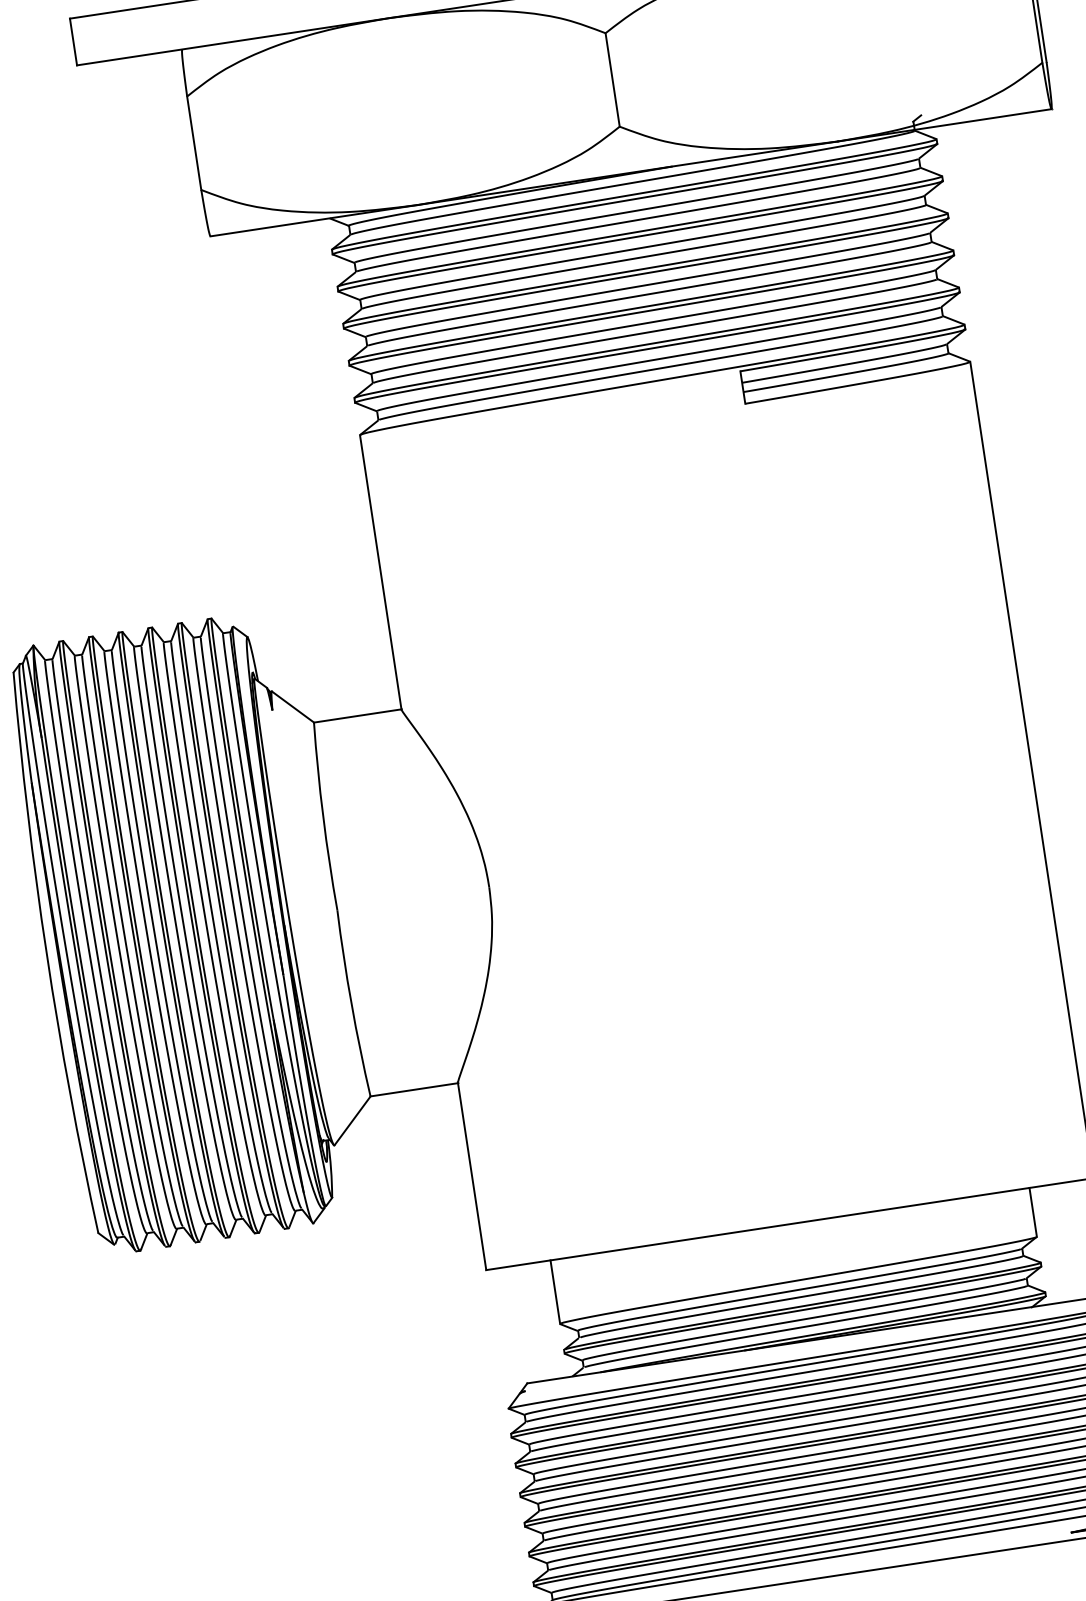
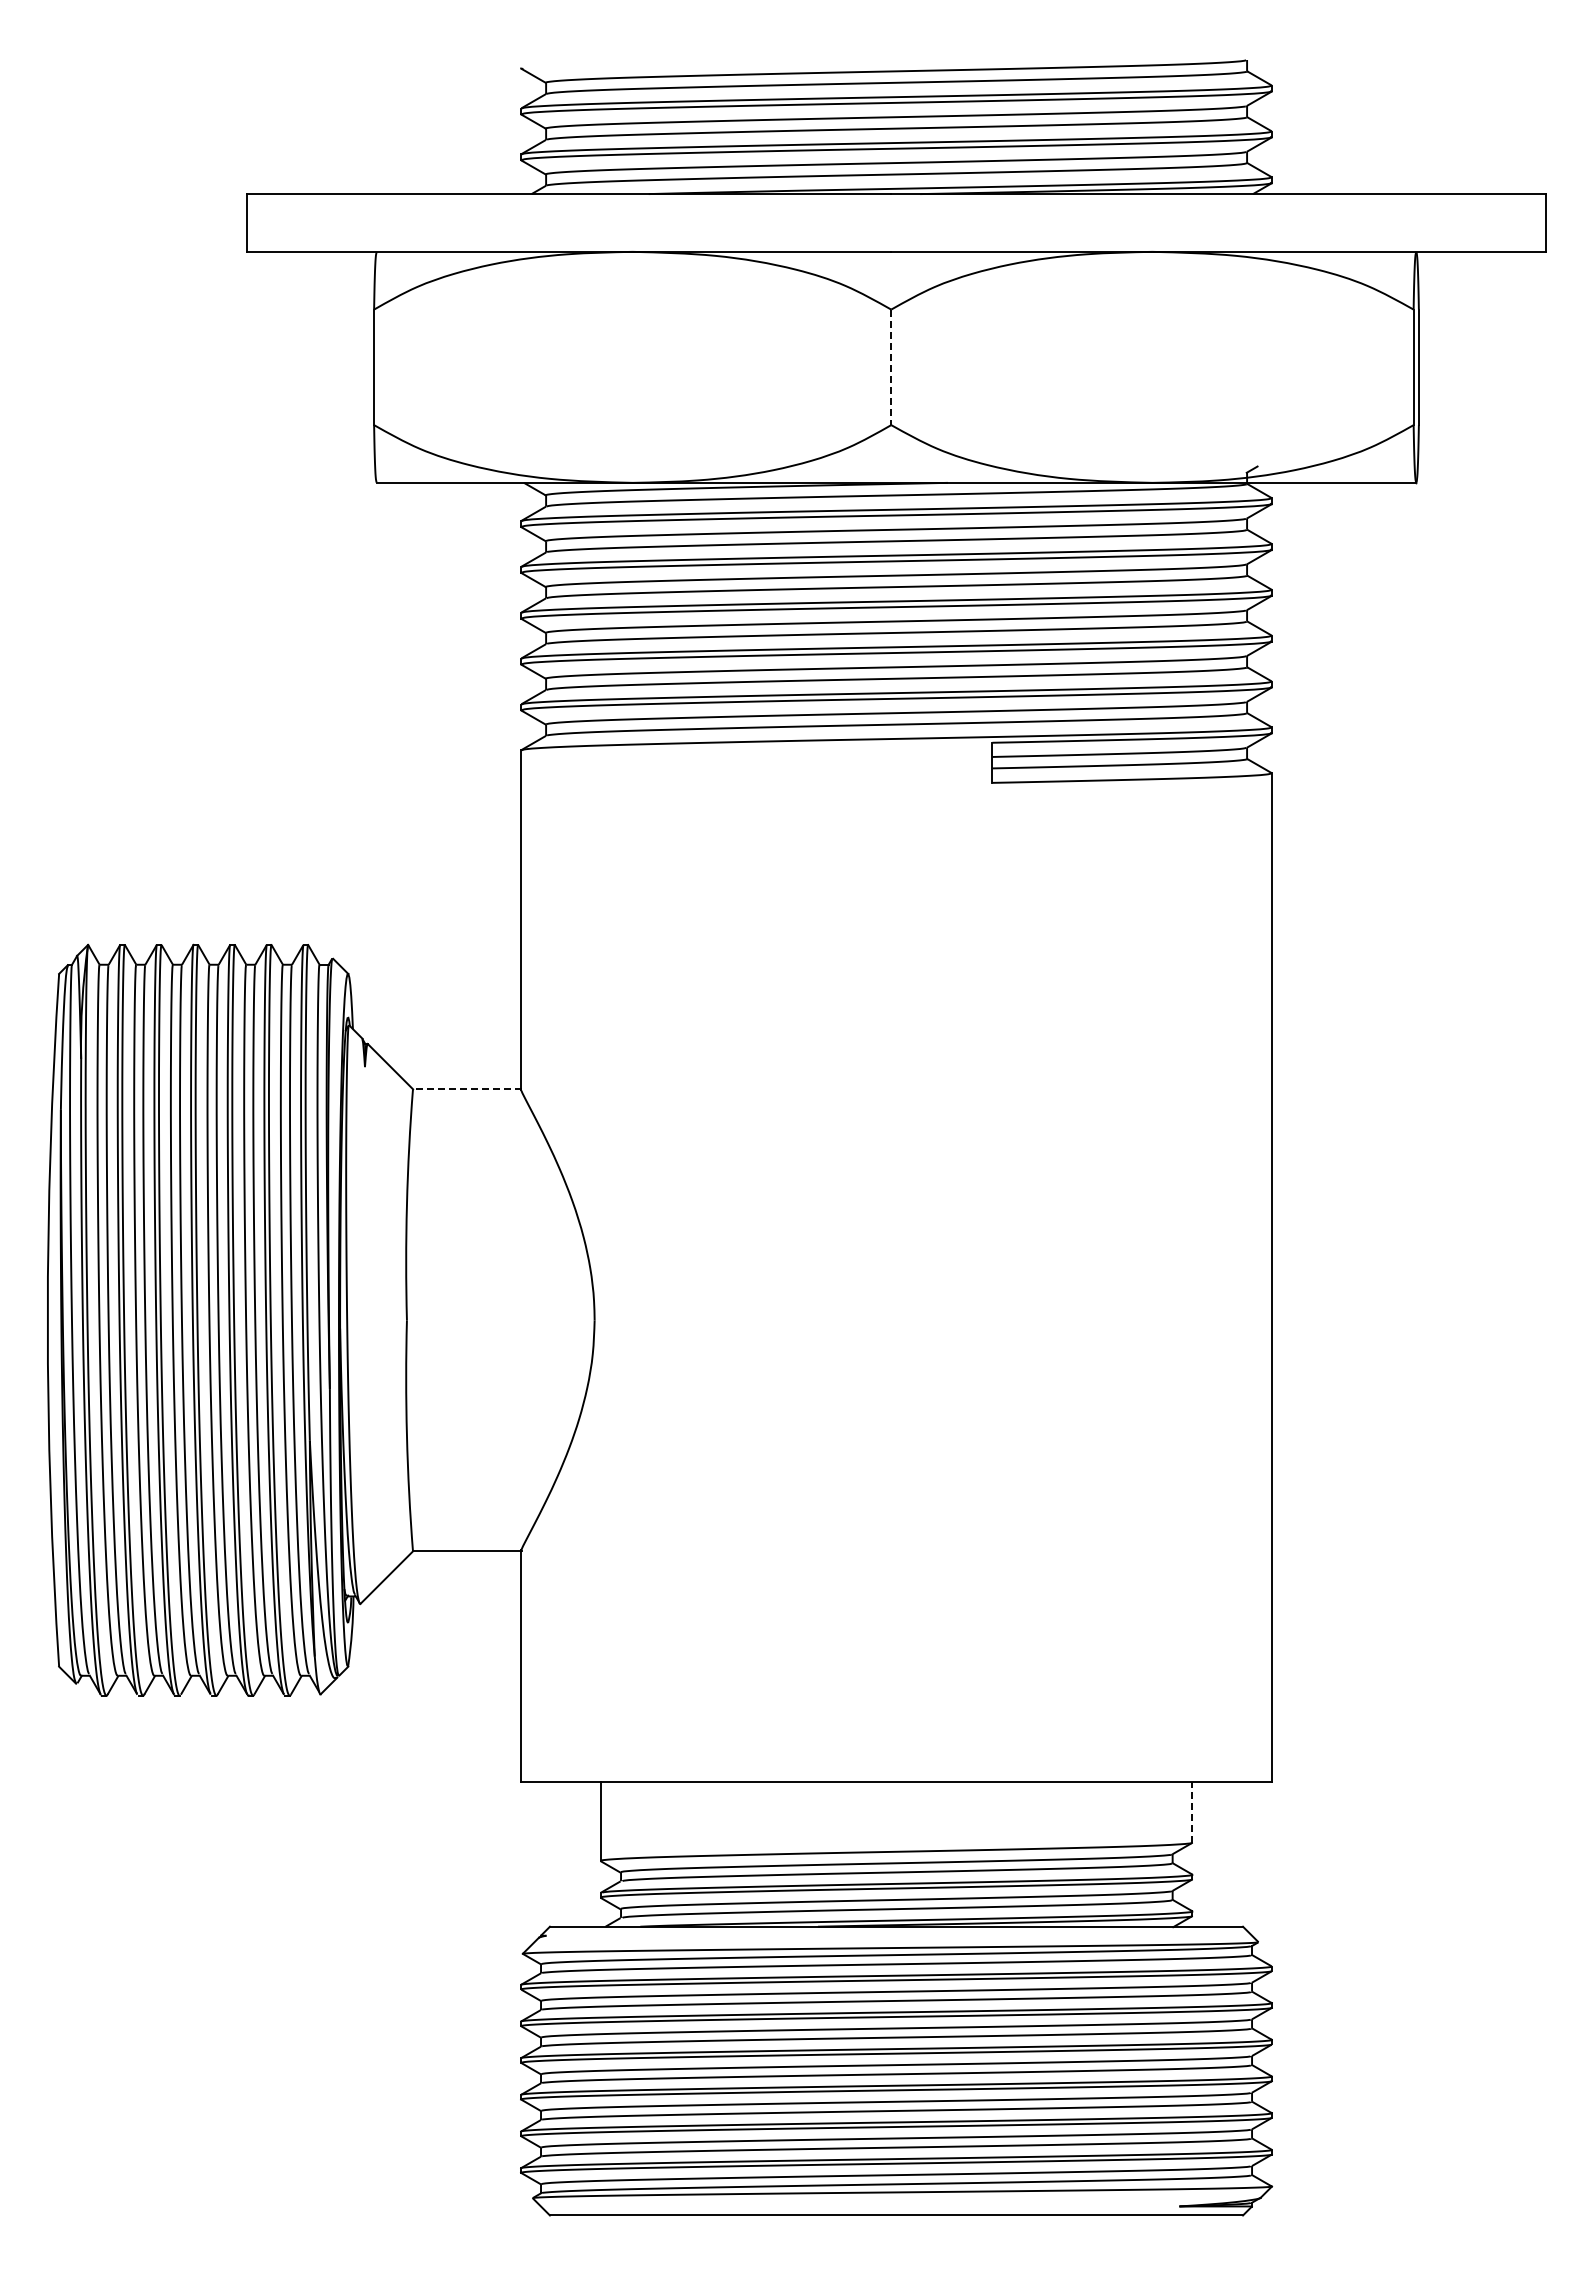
line: (612, 80) -> (891, 367), solid -> dashed
line: (357, 716) -> (466, 1089), solid -> dashed
line: (1033, 1211) -> (1192, 1811), solid -> dashed

